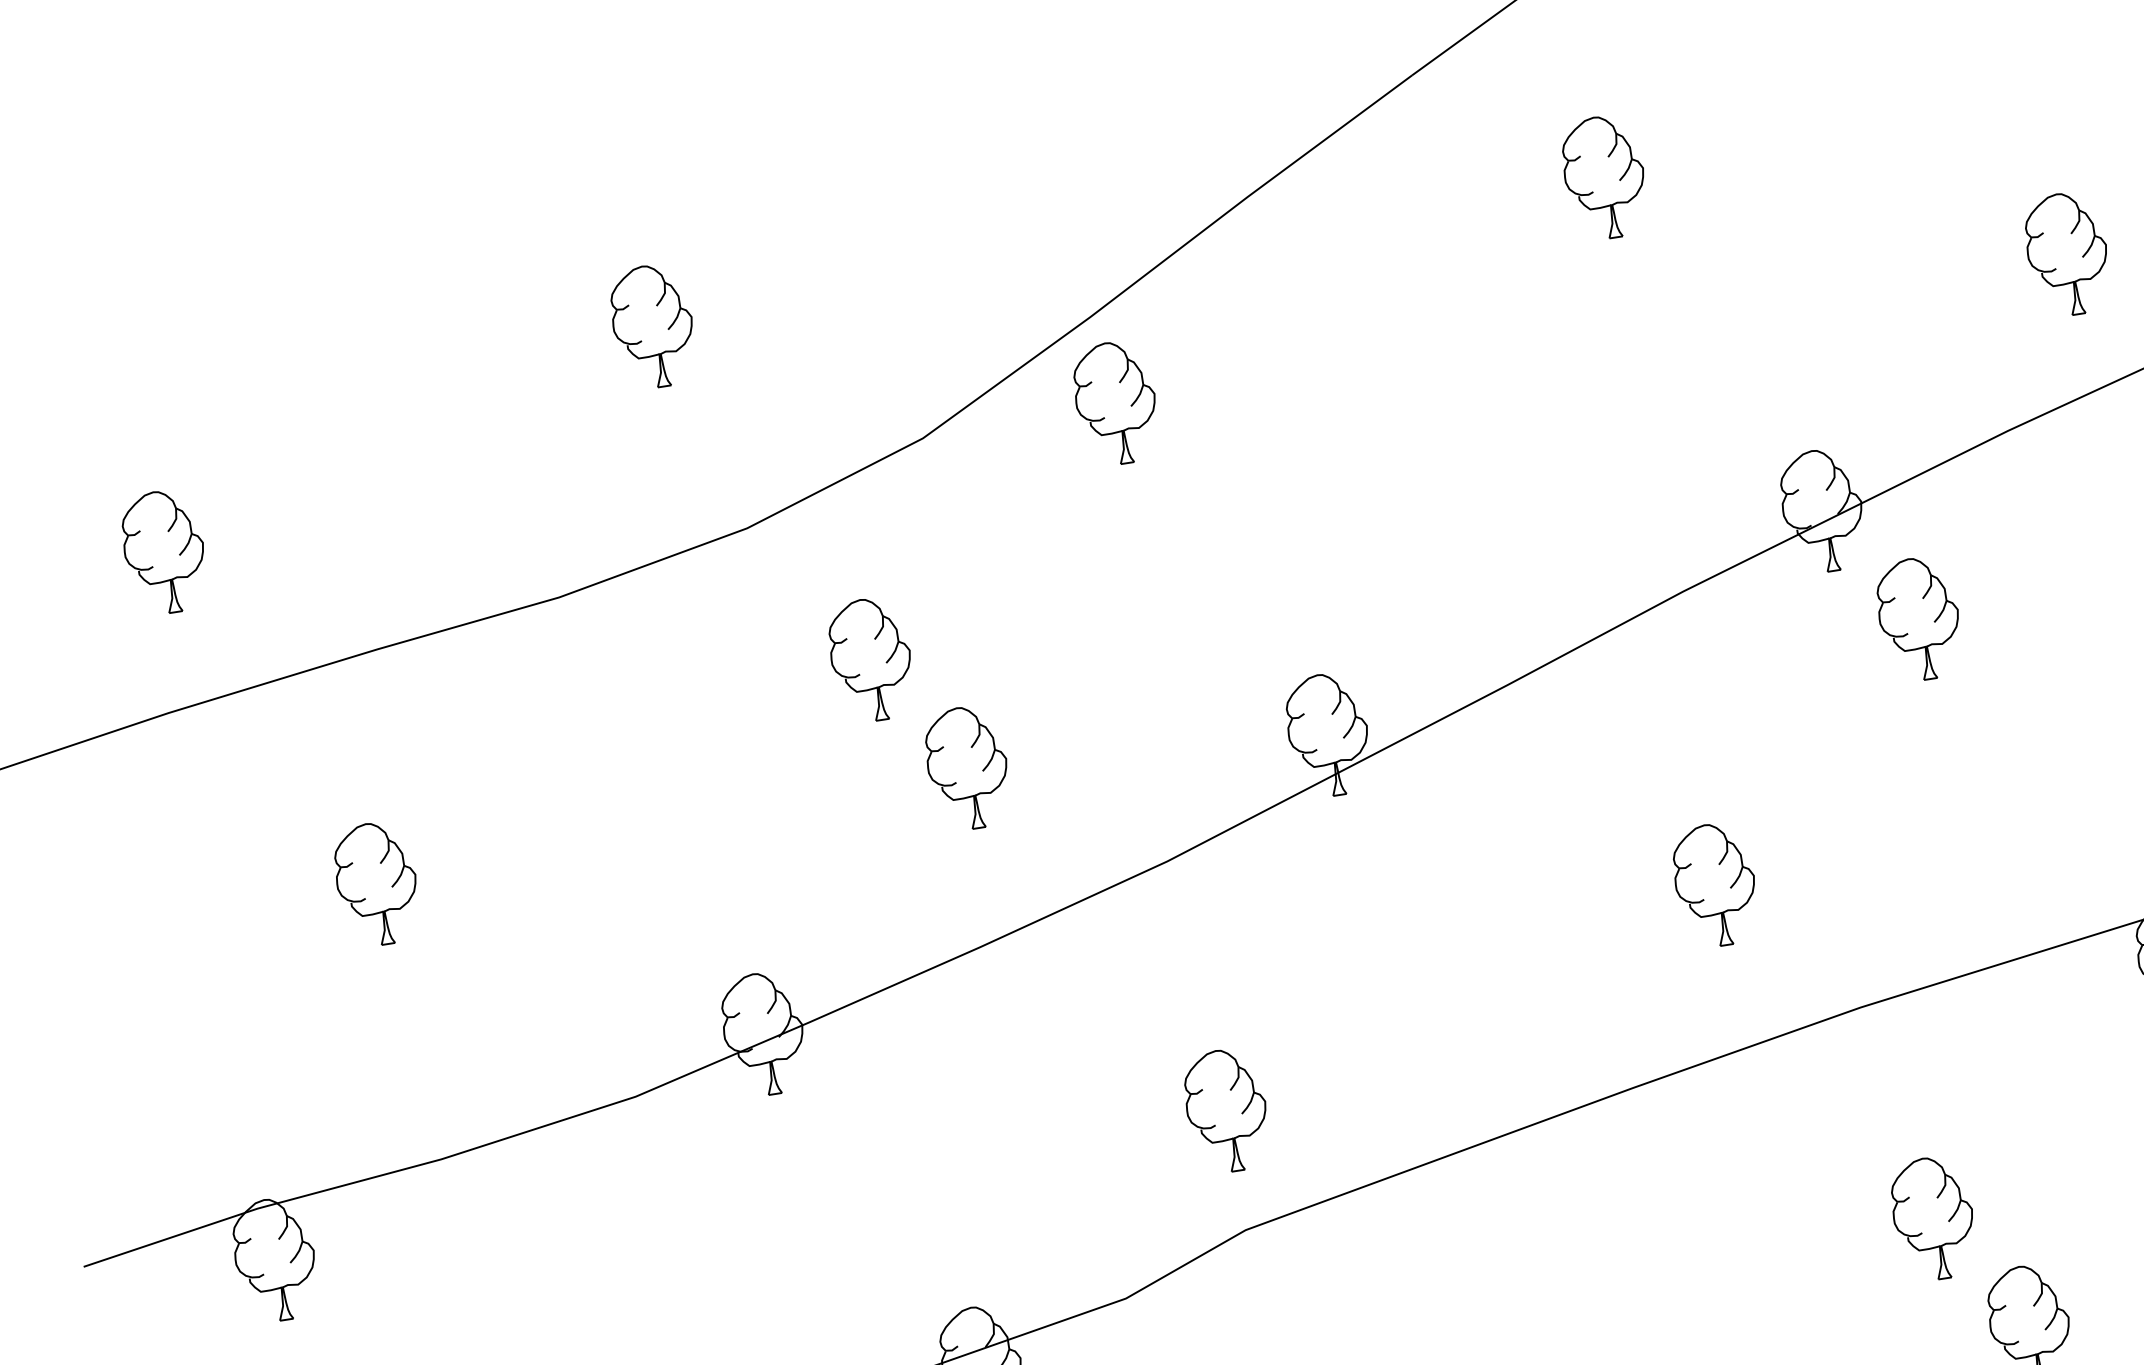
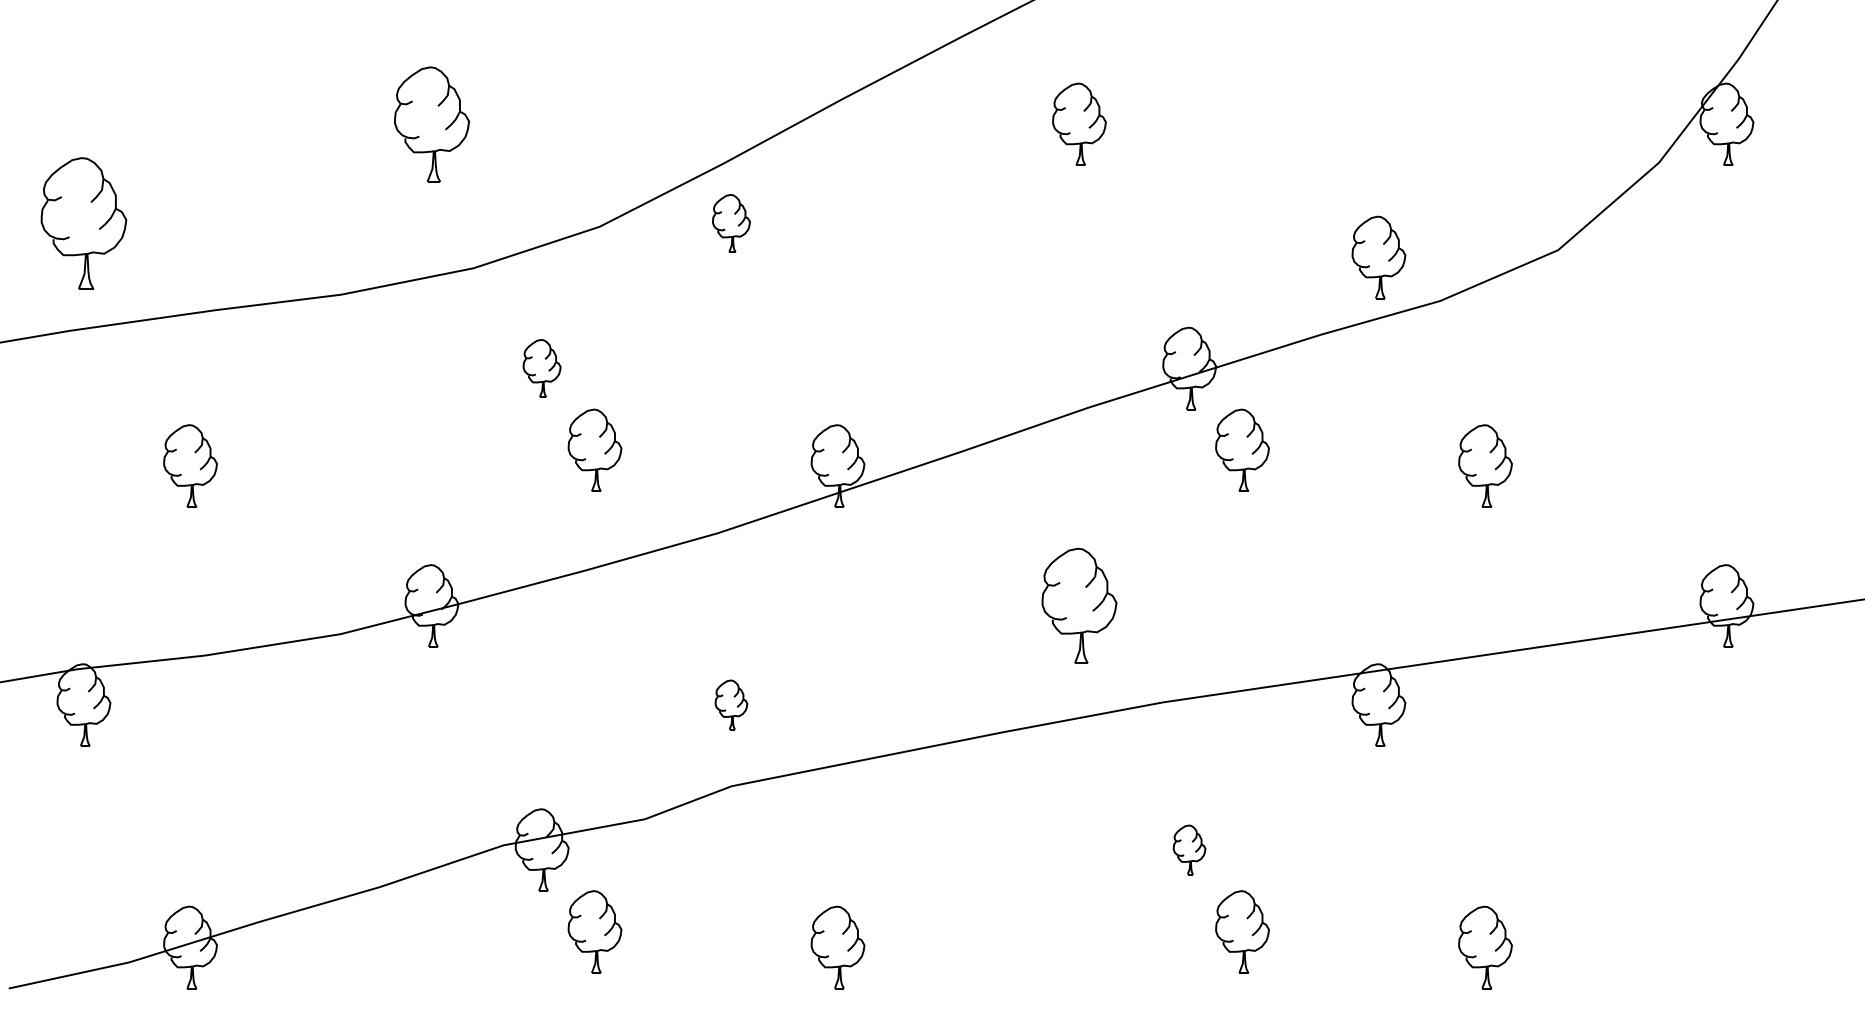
part: (2066, 254) -> (1378, 257), moved
part: (652, 325) -> (431, 123), size x1.4
part: (1116, 403) -> (731, 223), size x0.7
part: (163, 552) -> (83, 223), size x1.6
part: (870, 659) -> (541, 368), size x0.7
part: (1715, 884) -> (1079, 605), size x1.4
part: (1226, 1109) -> (731, 704), size x0.6
part: (1933, 1217) -> (1189, 849), size x0.6

